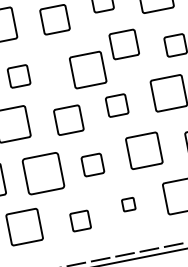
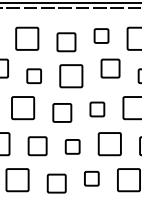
part: (88, 70) -> (71, 76), moved
part: (43, 174) -> (37, 146), size x0.71
part: (128, 204) -> (91, 178), size x1.67
part: (80, 221) -> (56, 183), size x1.43

